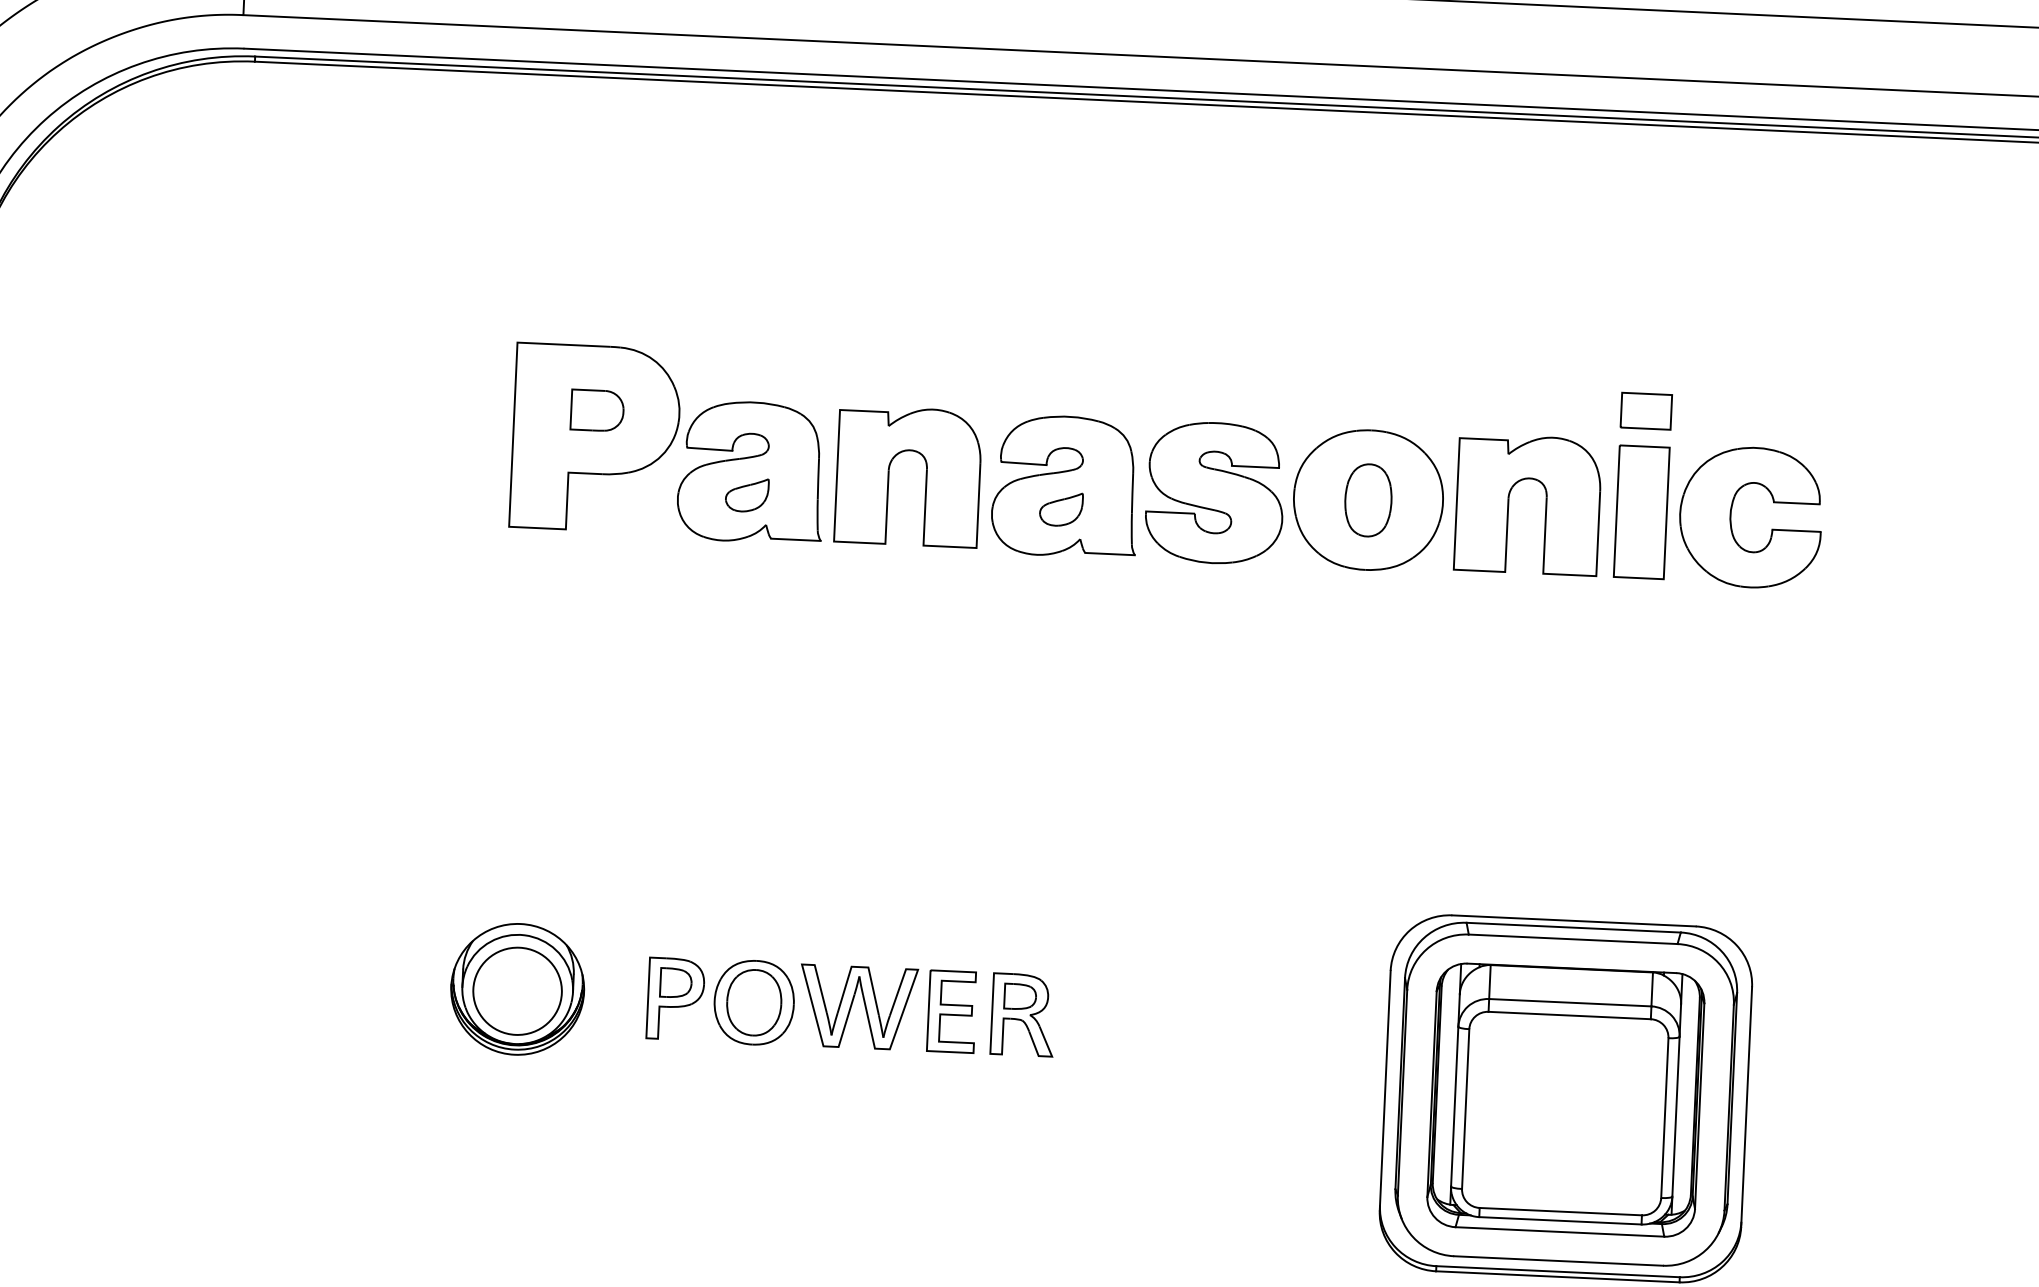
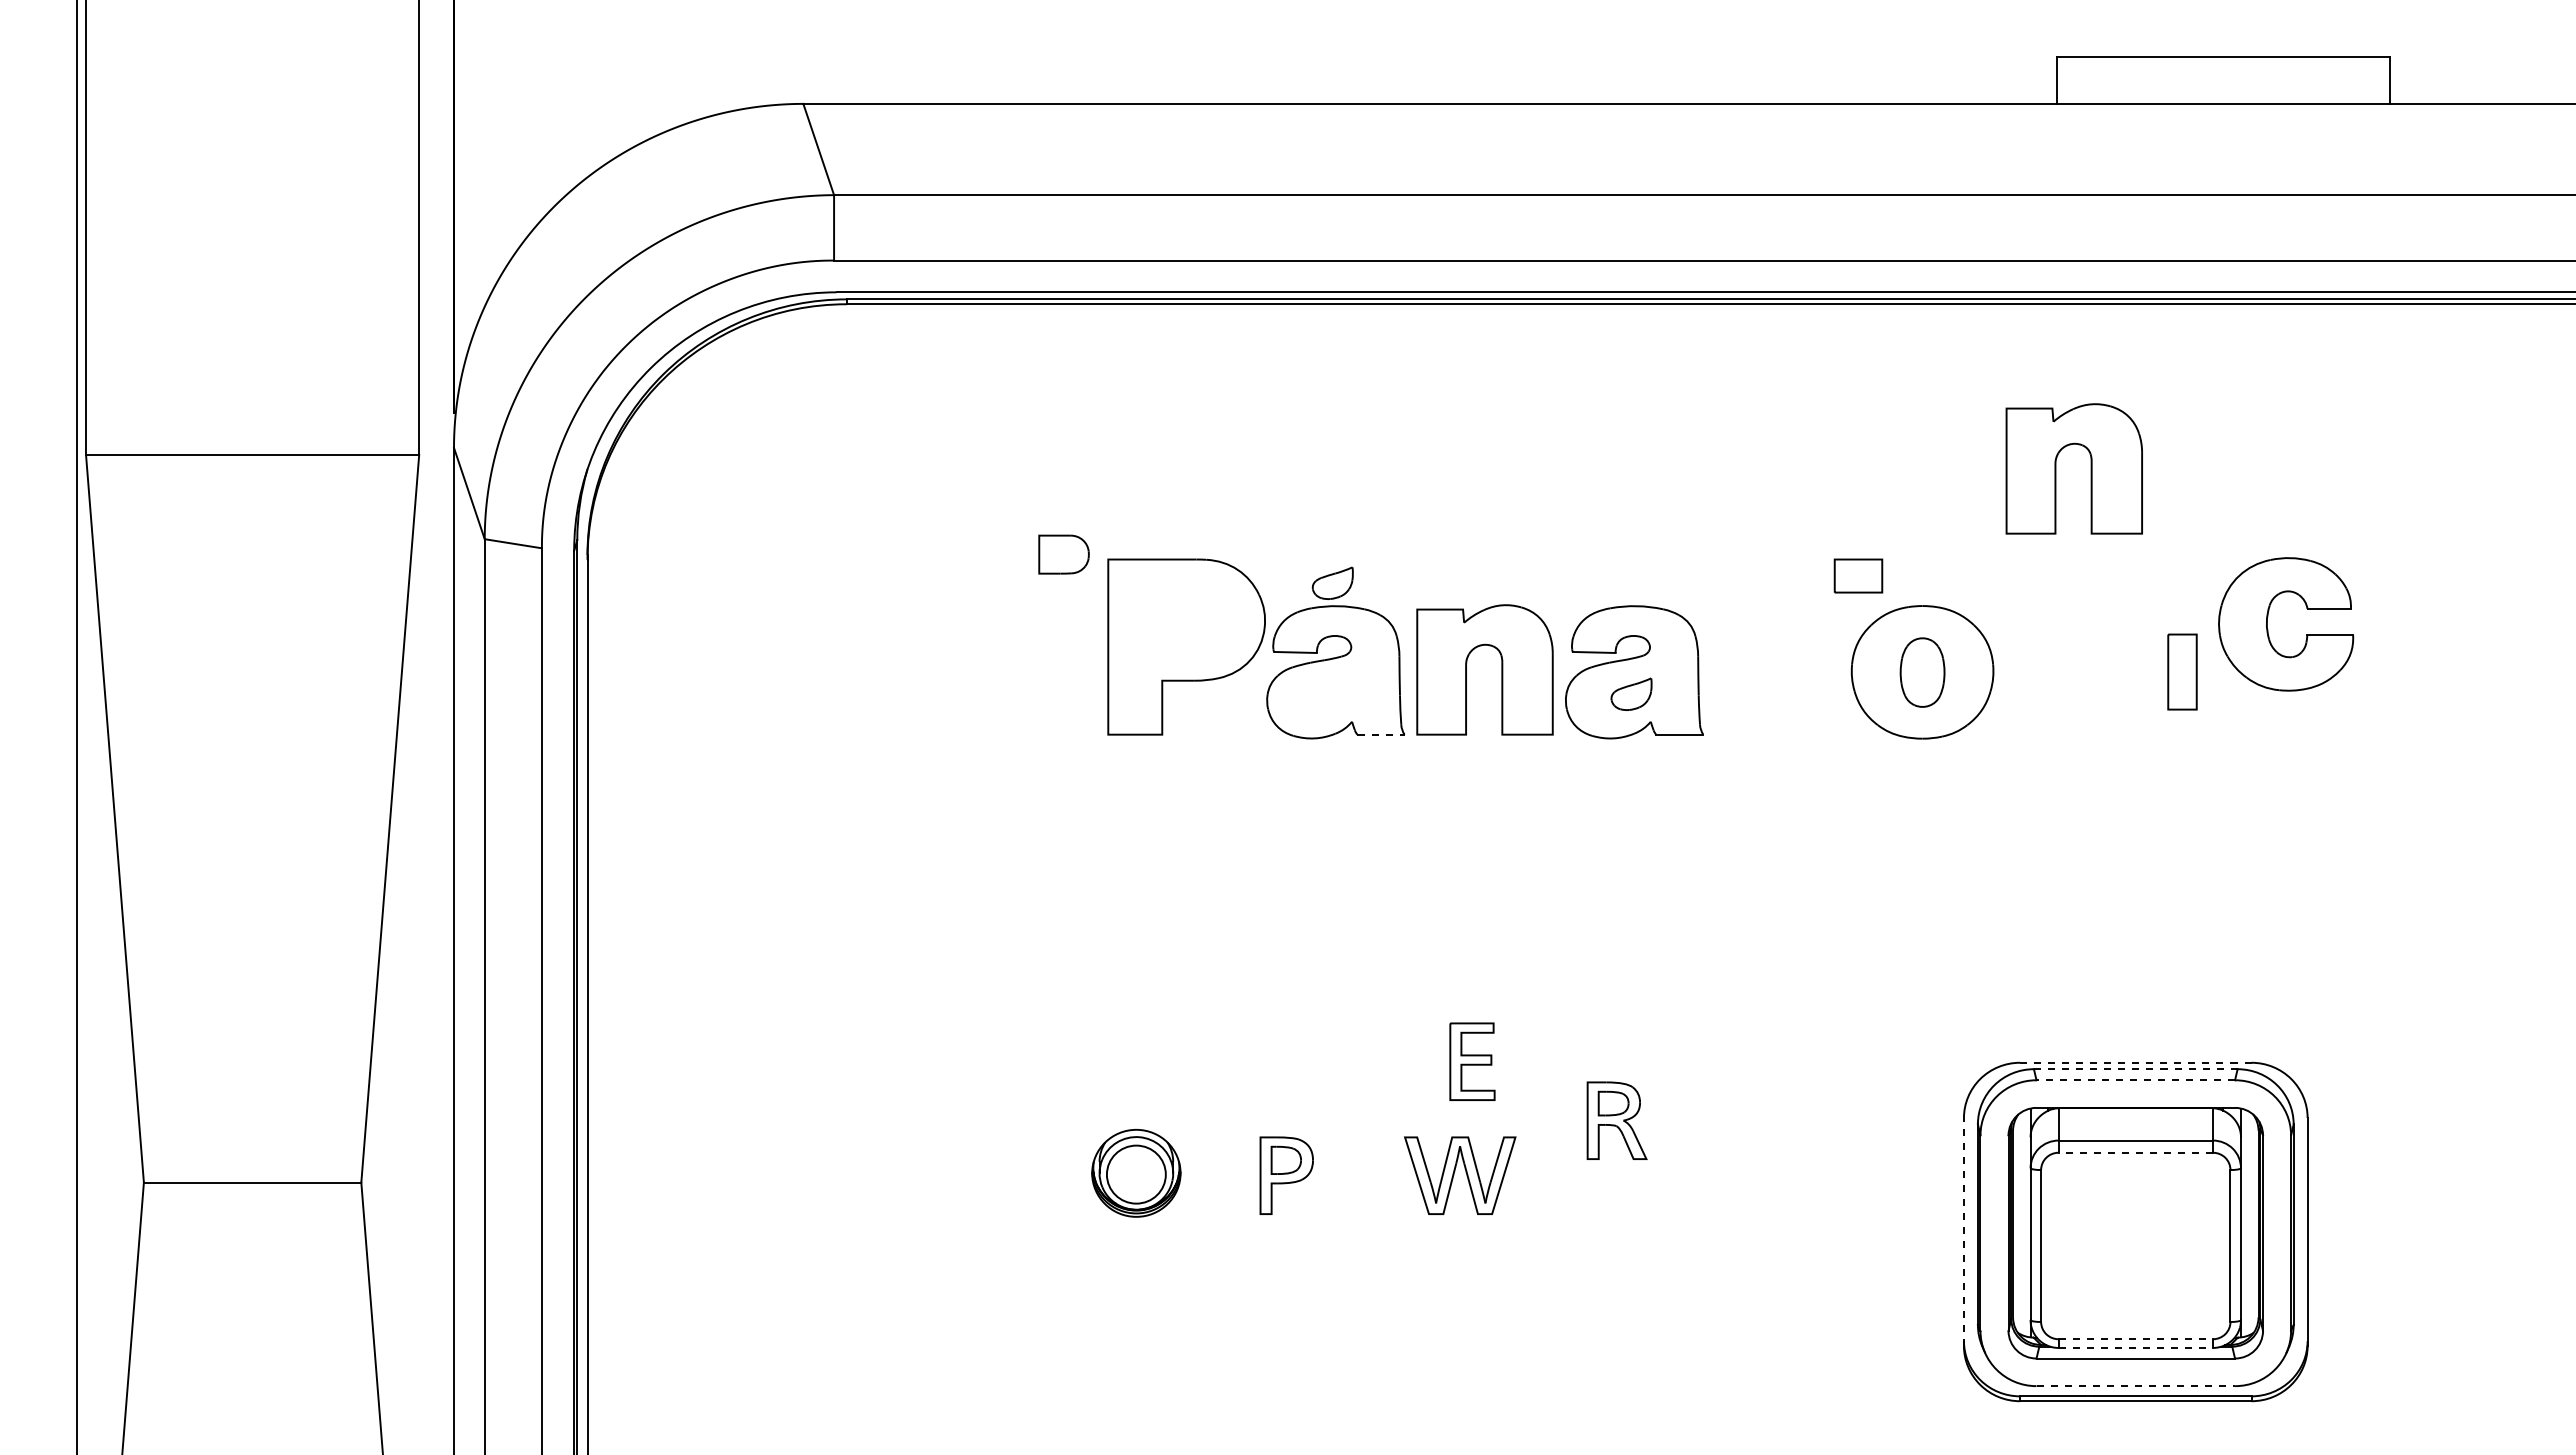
part: (596, 410) -> (1063, 554), moved
part: (1646, 410) -> (1858, 575), moved
part: (1214, 492) -> (1776, 671), removed
part: (746, 494) -> (1332, 582), moved
part: (1509, 503) -> (2056, 468), moved
part: (1641, 511) -> (2182, 671), size x0.6
part: (1731, 522) -> (2268, 629), moved
line: (796, 539) -> (1381, 734), solid -> dashed
line: (1573, 920) -> (2135, 1062), solid -> dashed
line: (1573, 927) -> (2135, 1069), solid -> dashed
line: (1572, 939) -> (2135, 1080), solid -> dashed
part: (517, 989) -> (1136, 1173), size x0.7
part: (753, 1002) -> (1360, 1175), removed
part: (952, 1011) -> (1472, 1061), moved
part: (1022, 1014) -> (1616, 1120), moved
line: (1569, 1015) -> (2135, 1152), solid -> dashed
line: (1384, 1090) -> (1963, 1231), solid -> dashed
line: (1561, 1211) -> (2136, 1339), solid -> dashed
line: (1561, 1220) -> (2136, 1347), solid -> dashed
line: (1559, 1261) -> (2136, 1386), solid -> dashed

